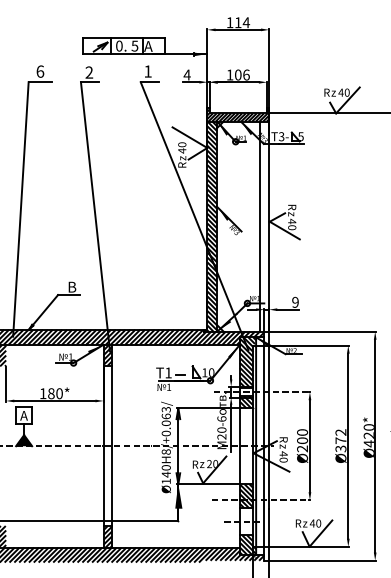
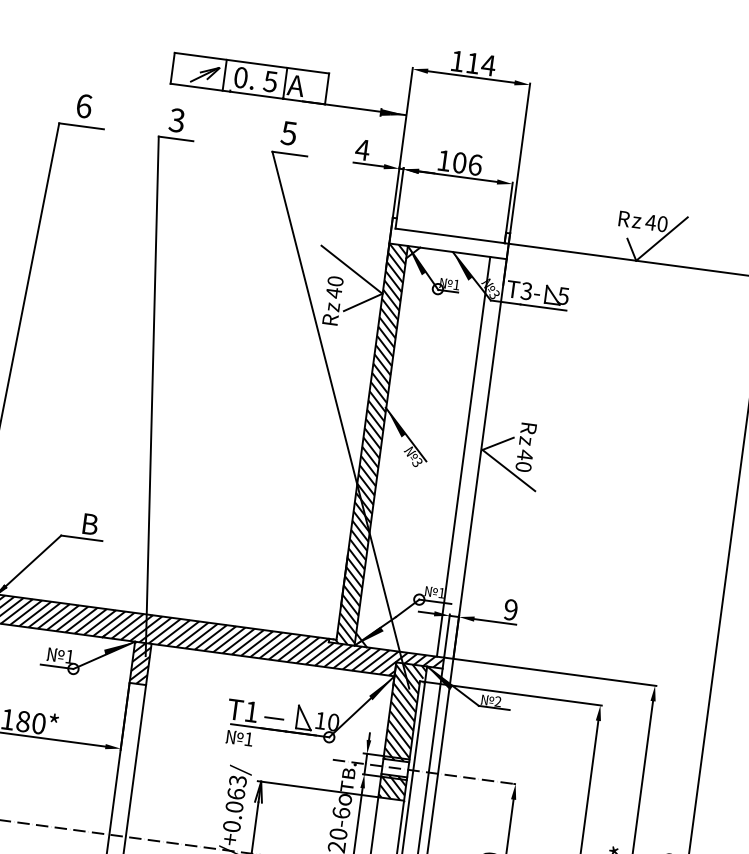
text: (147, 71) -> (288, 133), 1 -> 5
text: (89, 72) -> (177, 120), 2 -> 3
hatch: (238, 114) -> (450, 238), removed

